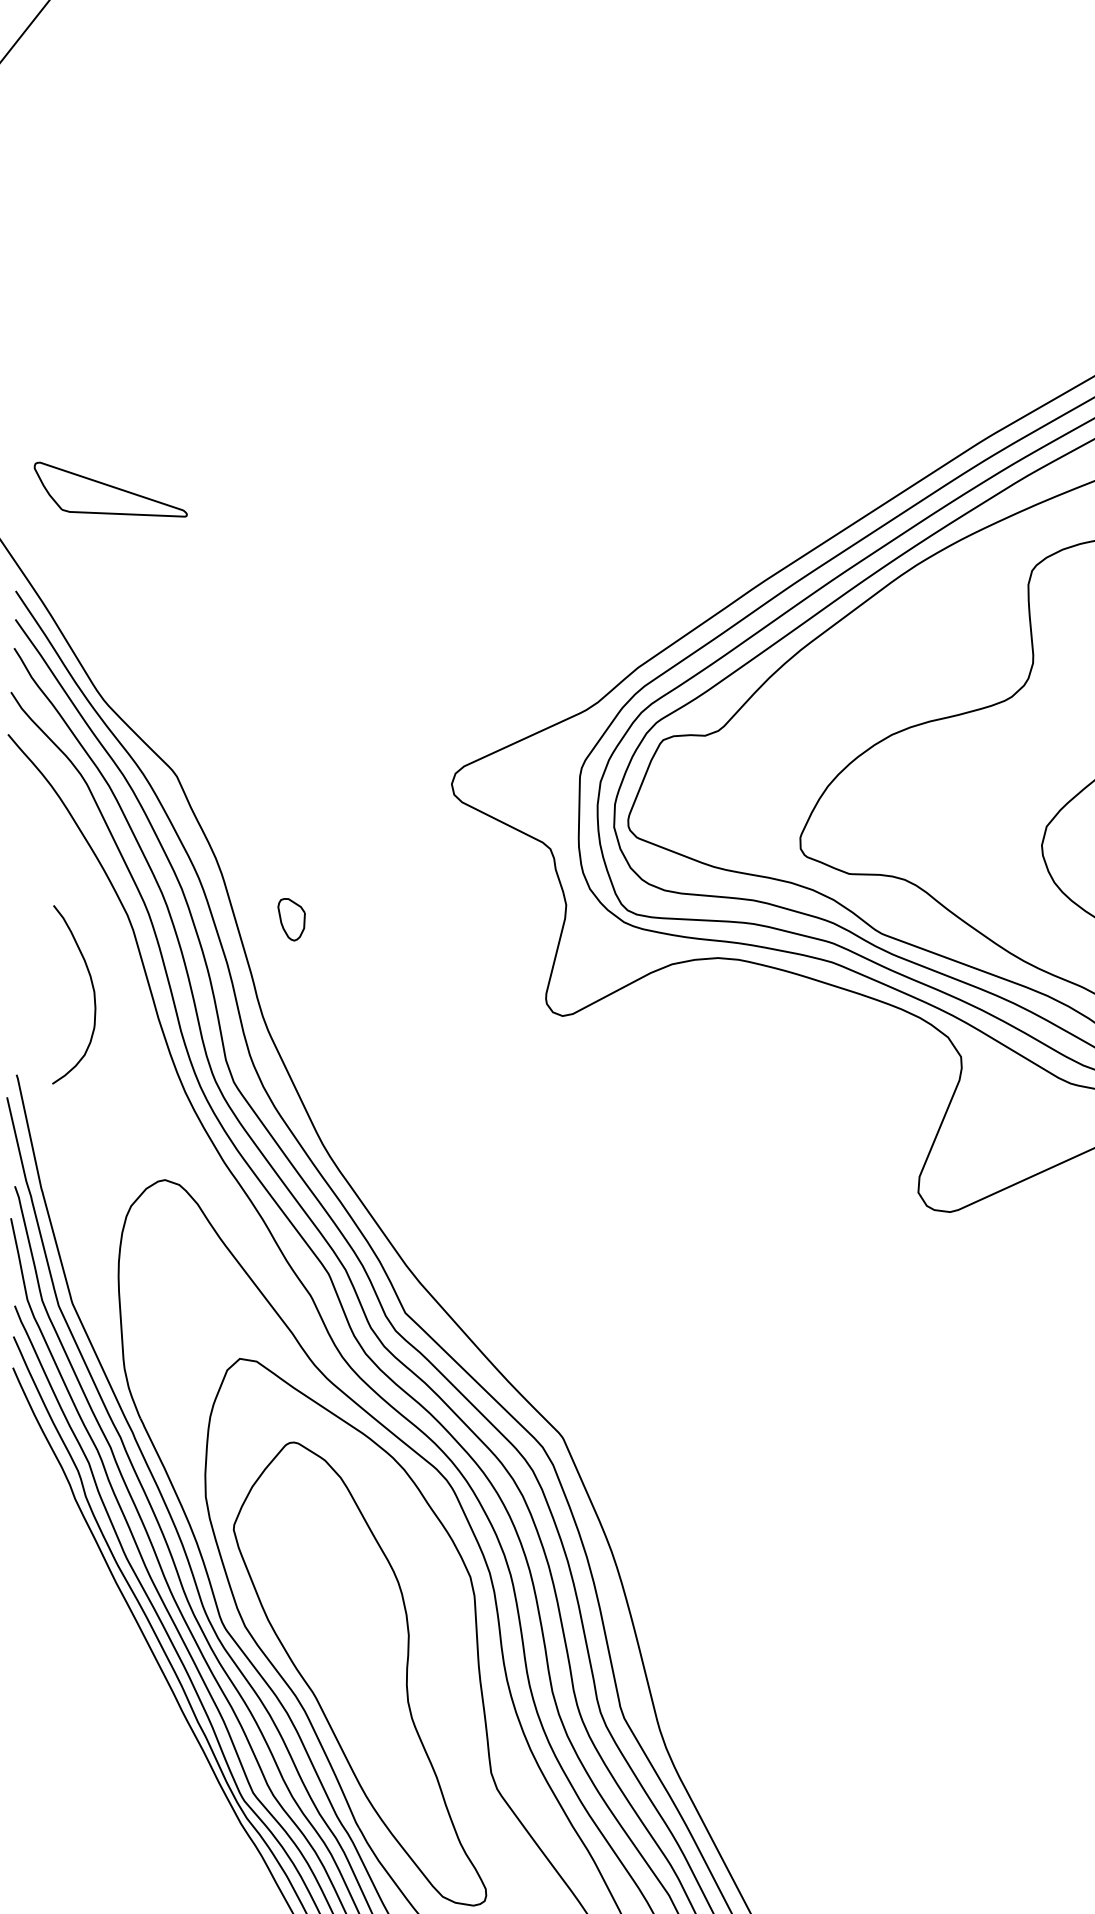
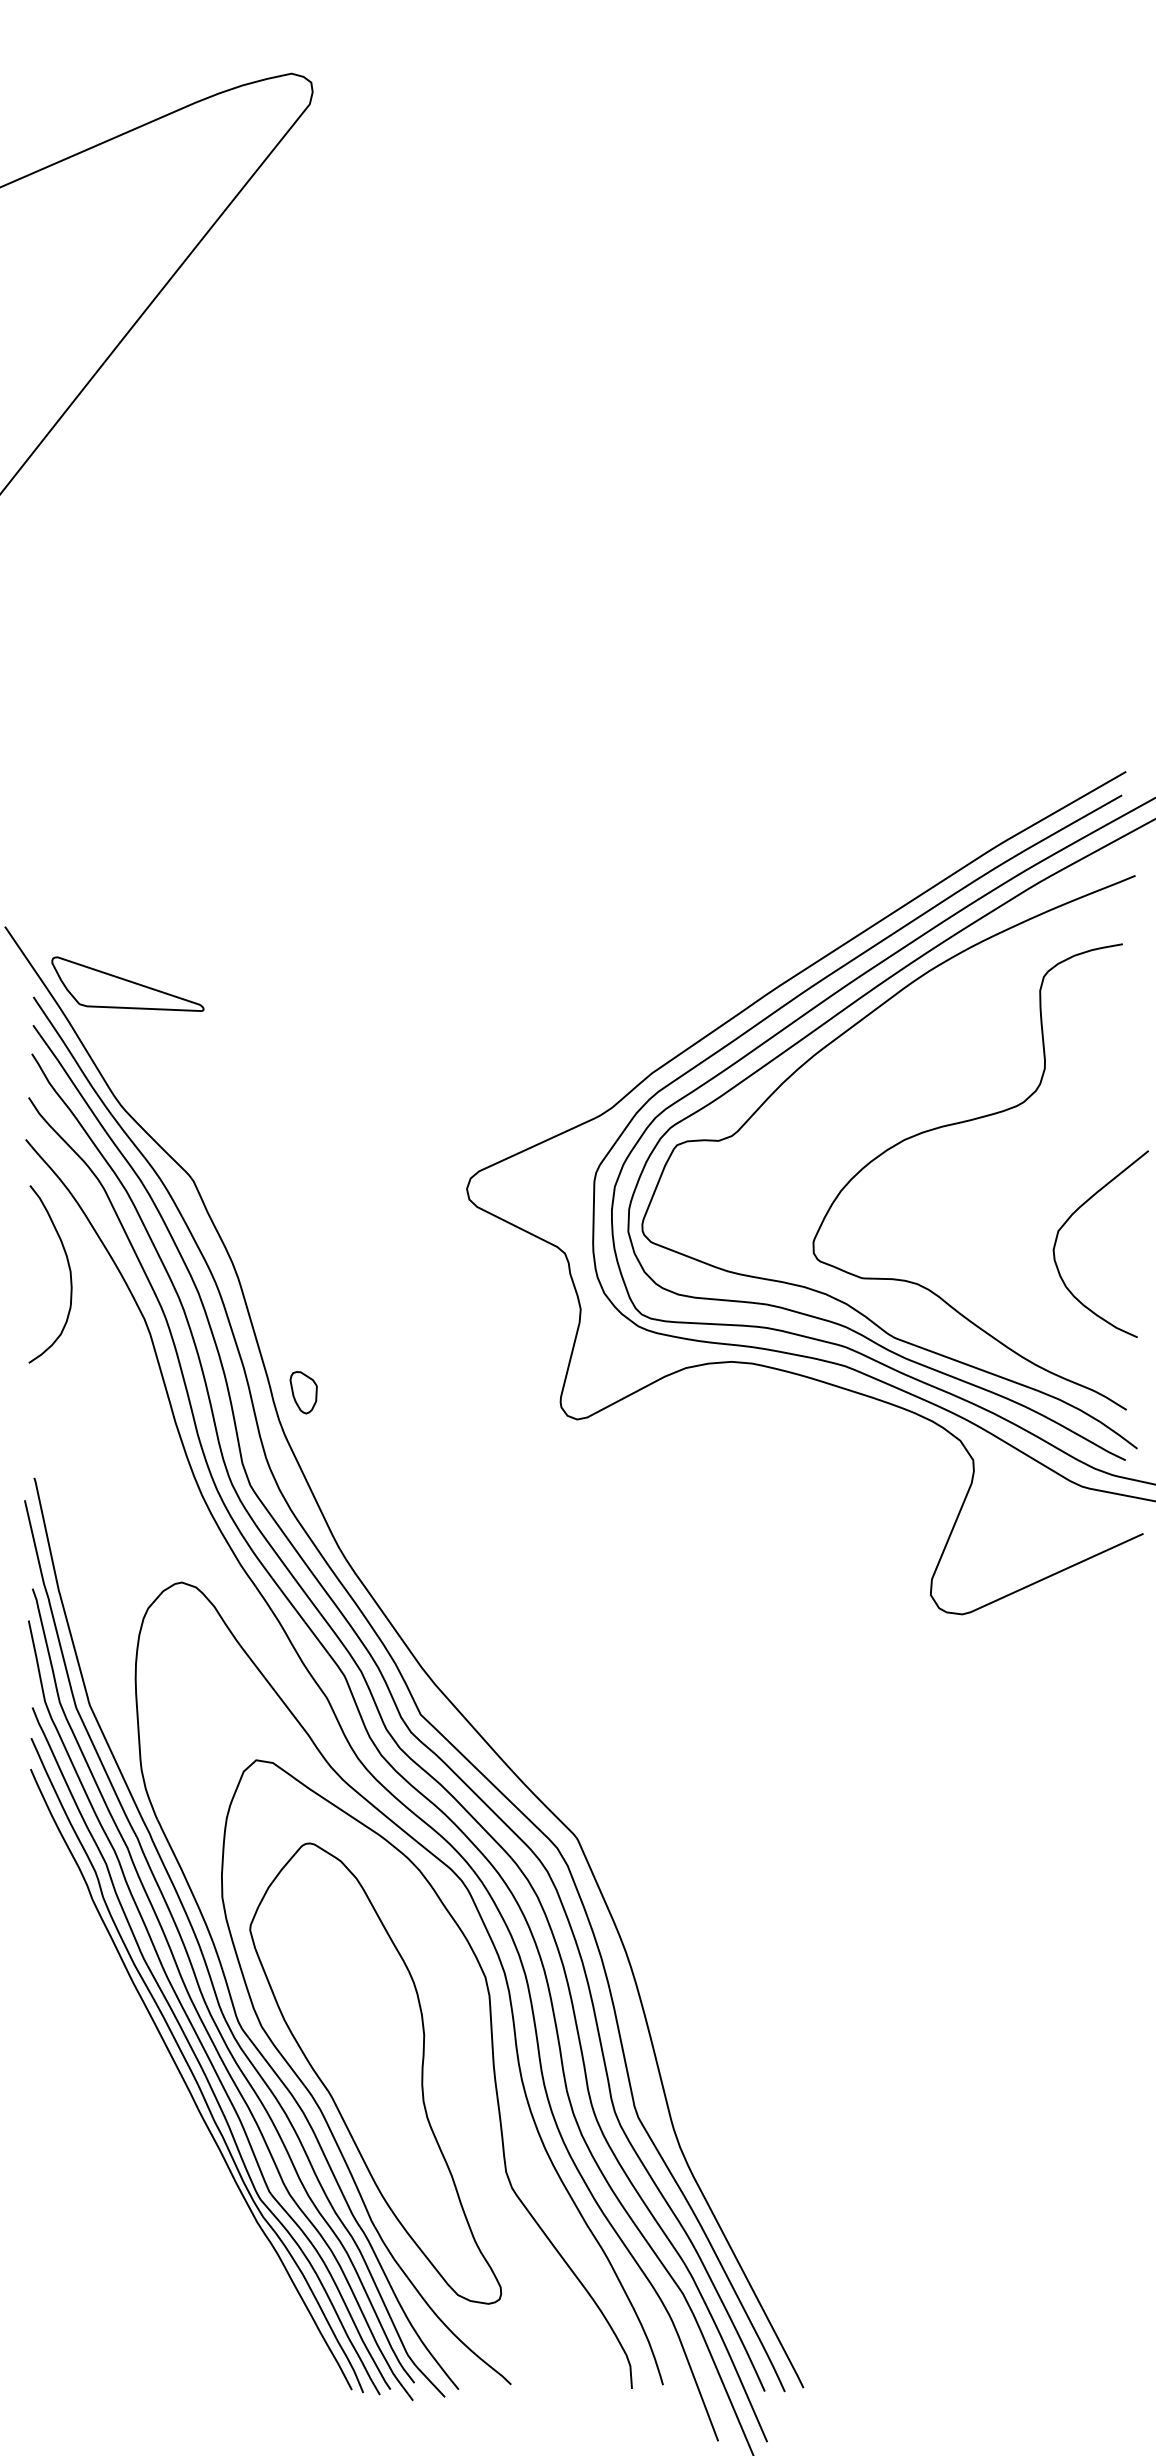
part: (110, 488) -> (127, 983), moved
part: (291, 919) -> (303, 1392), moved
curve: (93, 994) -> (69, 1274), moved

